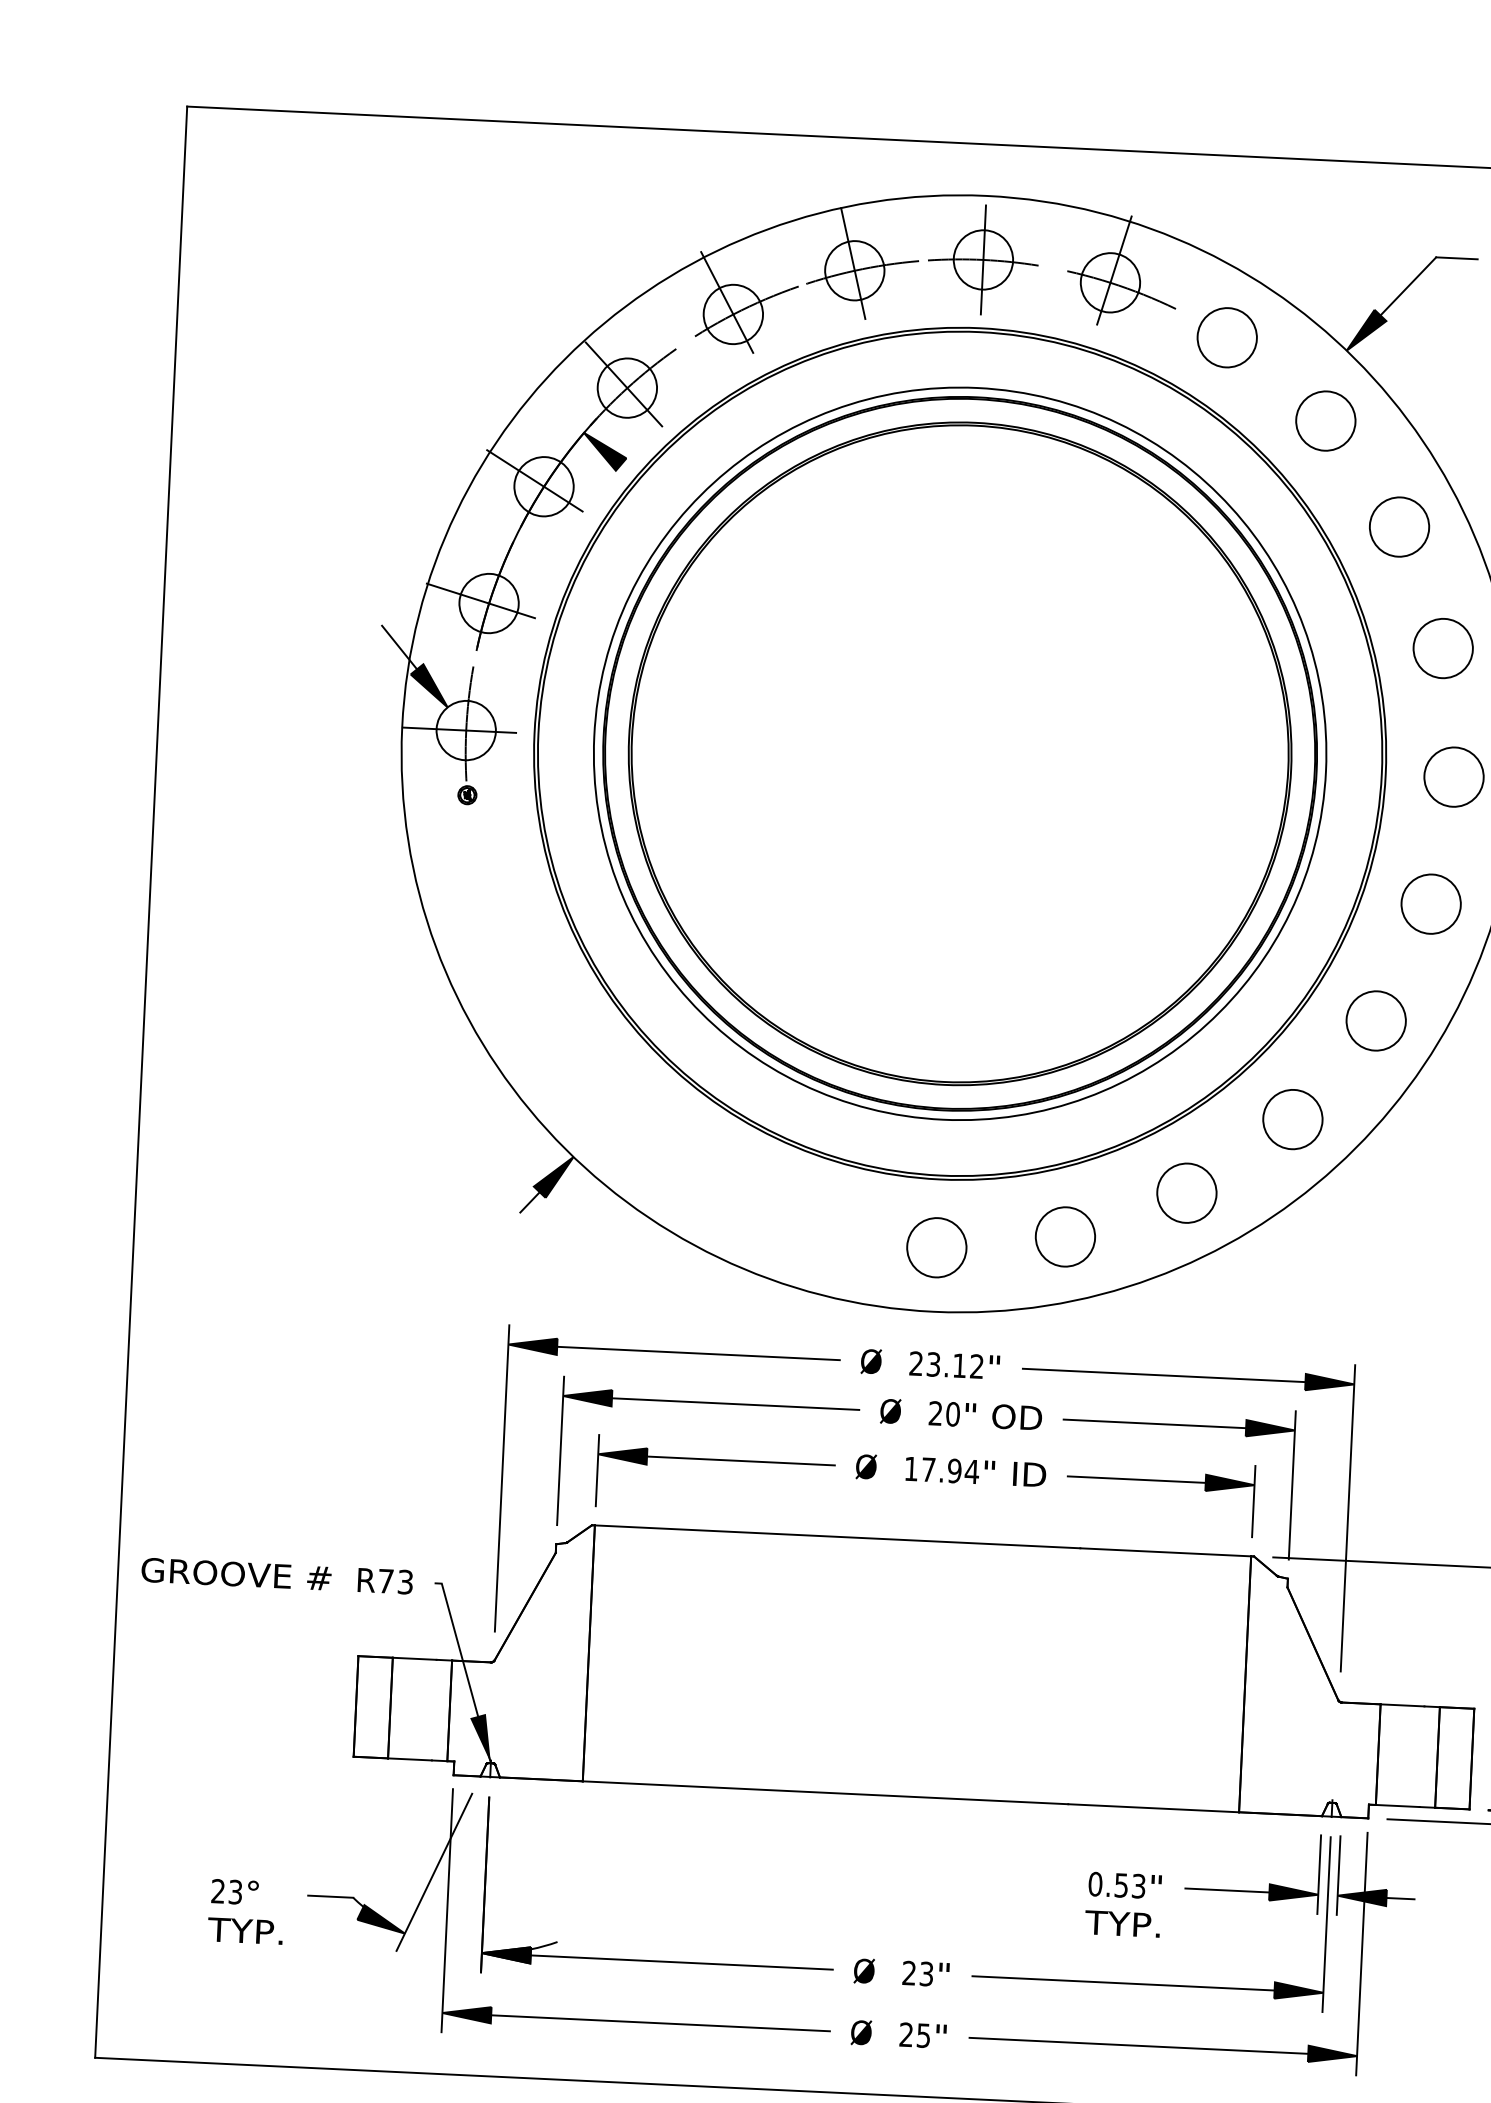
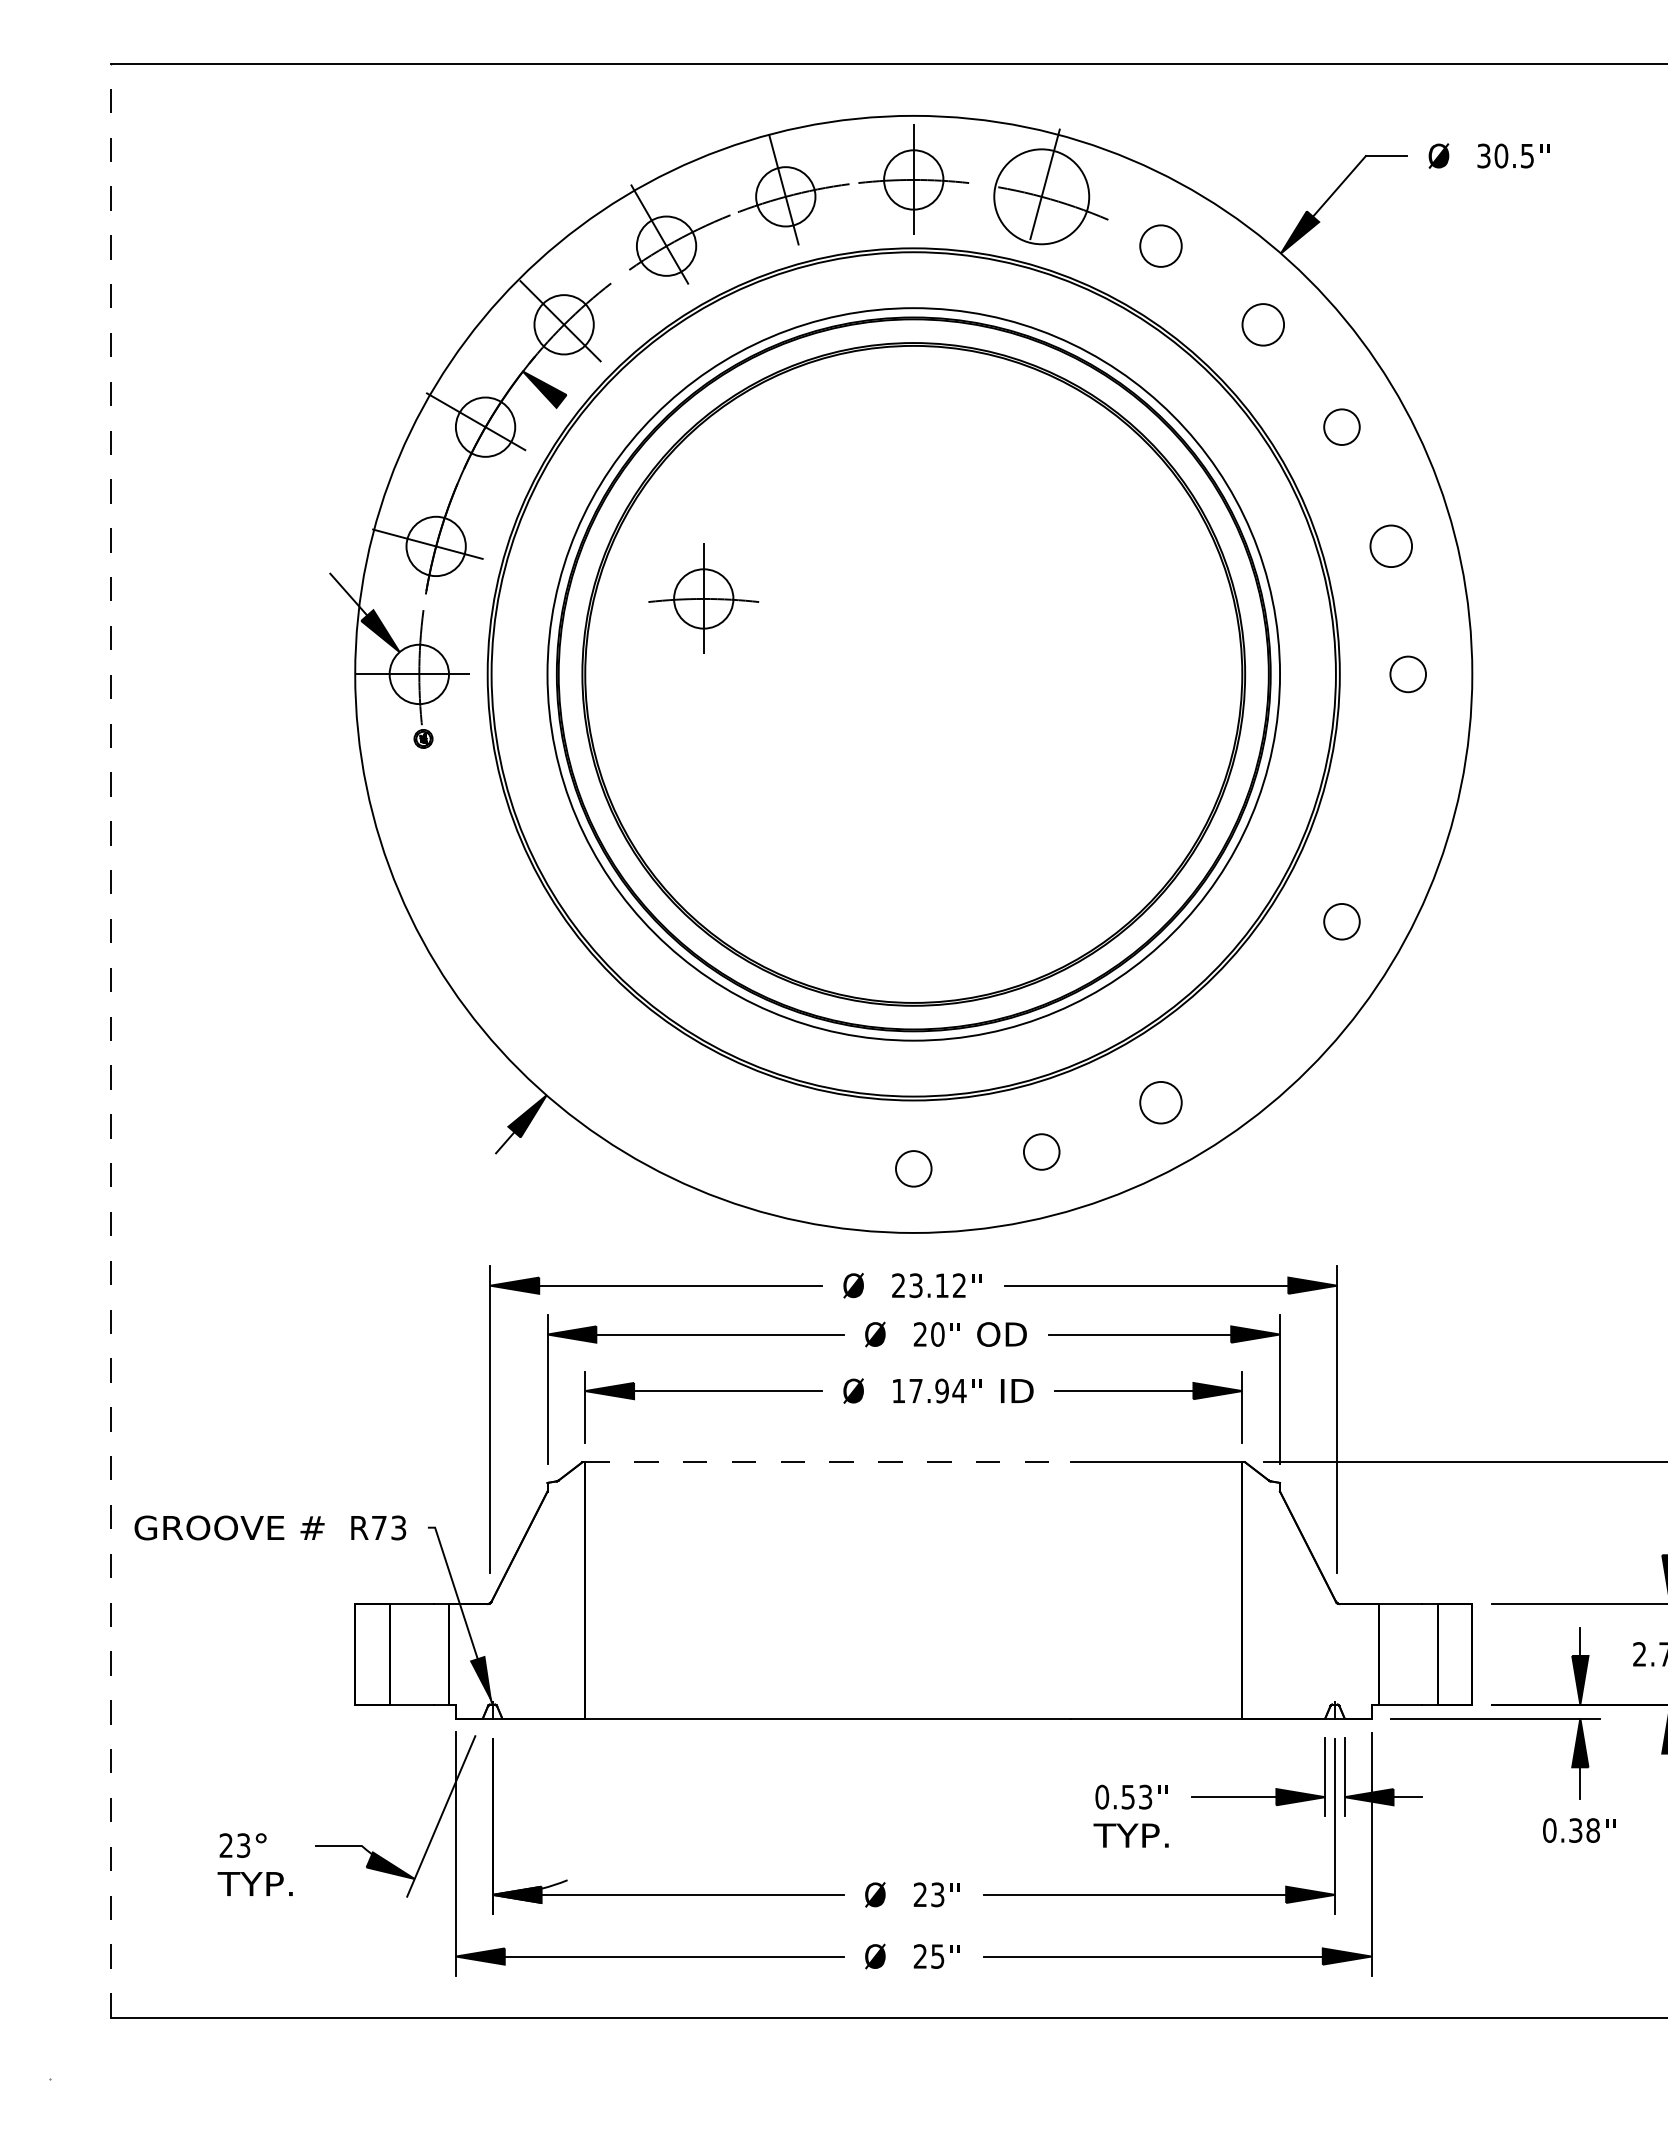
circle: (1110, 282) -> (1041, 196), size x1.6
circle: (1226, 337) -> (1160, 245), size x0.7
circle: (1324, 420) -> (1262, 324), size x0.7
circle: (1399, 526) -> (1341, 426), size x0.6
circle: (1442, 647) -> (1390, 545), size x0.7
part: (753, 668) -> (703, 598), added
circle: (1453, 777) -> (1407, 674), size x0.6
circle: (1430, 903) -> (1390, 801), removed
circle: (1375, 1020) -> (1341, 921), size x0.6
line: (141, 1081) -> (111, 1040), solid -> dashed
circle: (1292, 1118) -> (1262, 1023), removed
circle: (1186, 1193) -> (1160, 1102), size x0.7
circle: (1065, 1236) -> (1041, 1151), size x0.6
circle: (936, 1247) -> (913, 1168), size x0.6
line: (837, 1537) -> (828, 1462), solid -> dashed

